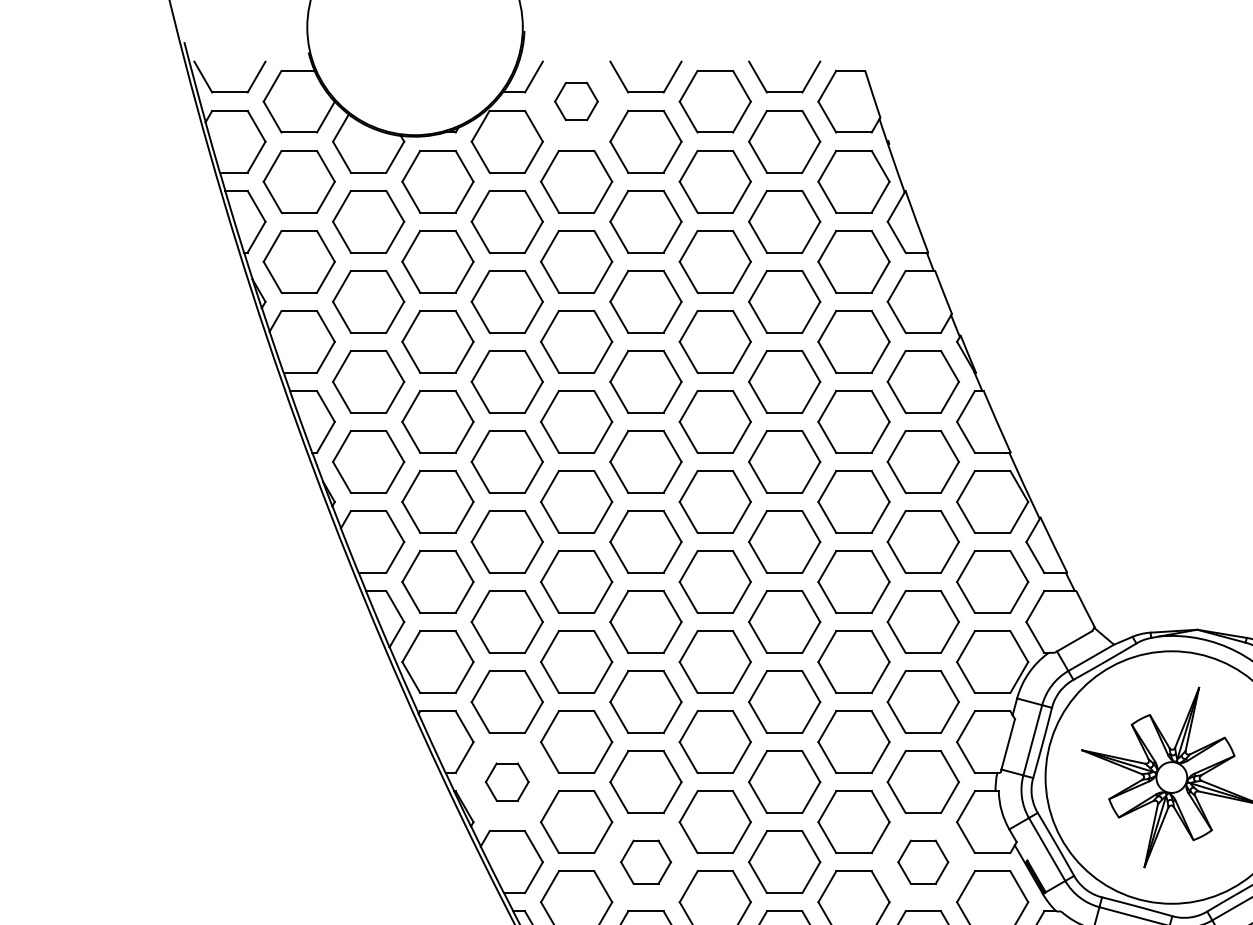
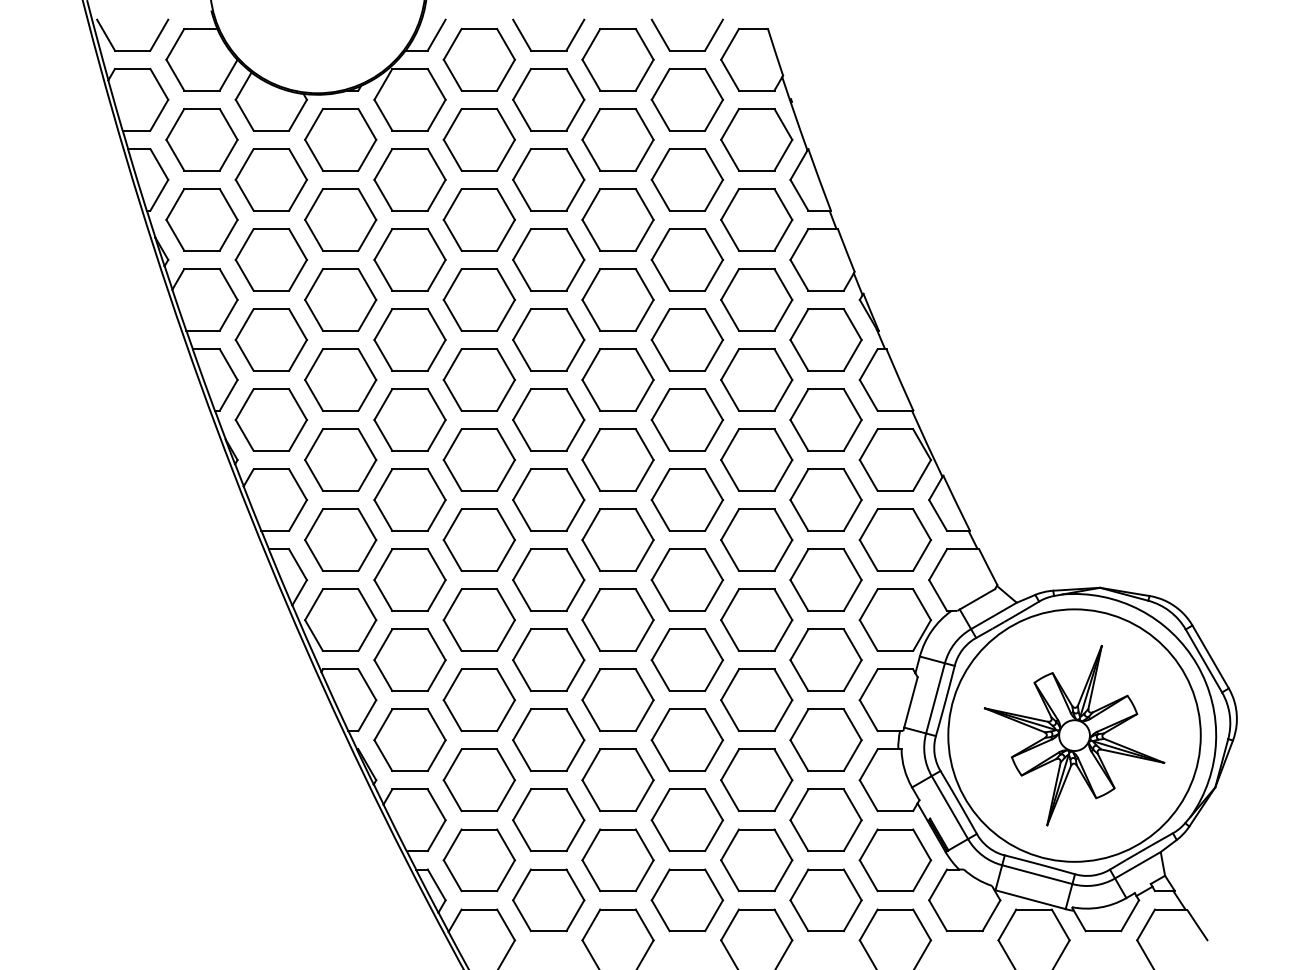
part: (575, 101) -> (478, 59), size x1.67
part: (506, 781) -> (409, 739), size x1.67
part: (645, 862) -> (548, 820), size x1.43
part: (922, 862) -> (825, 820), size x1.43

